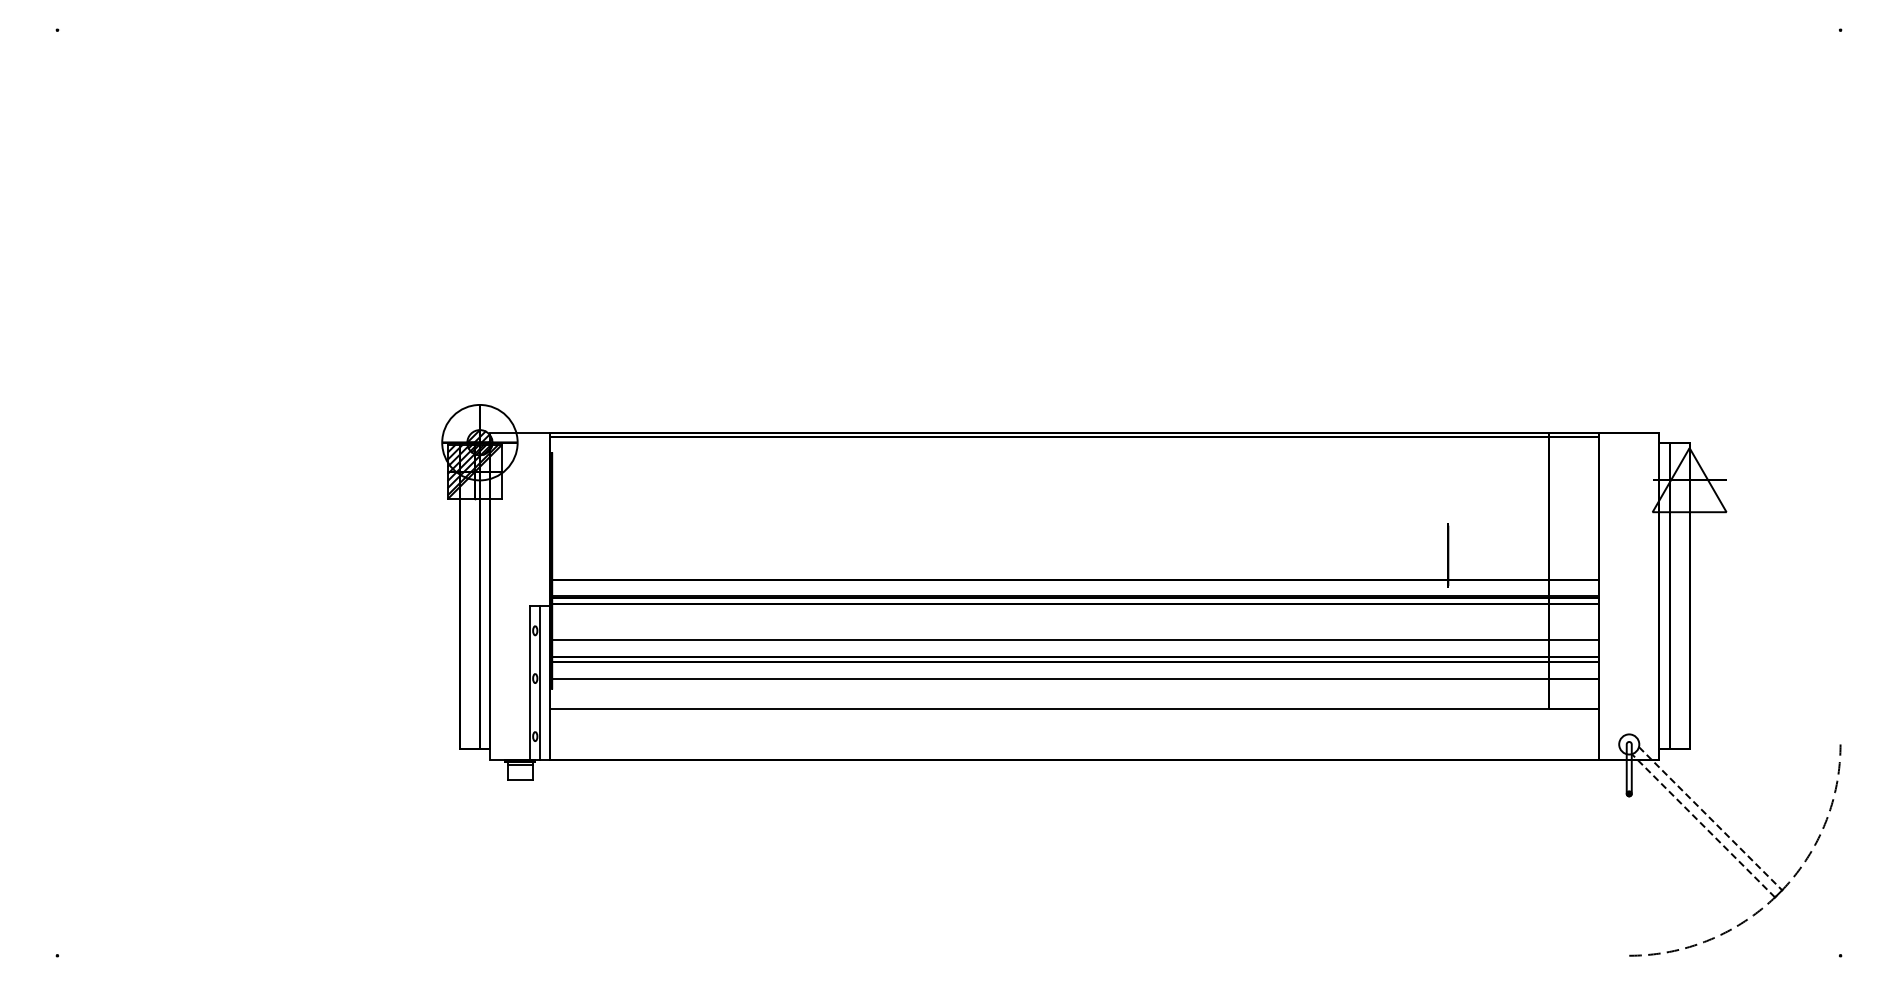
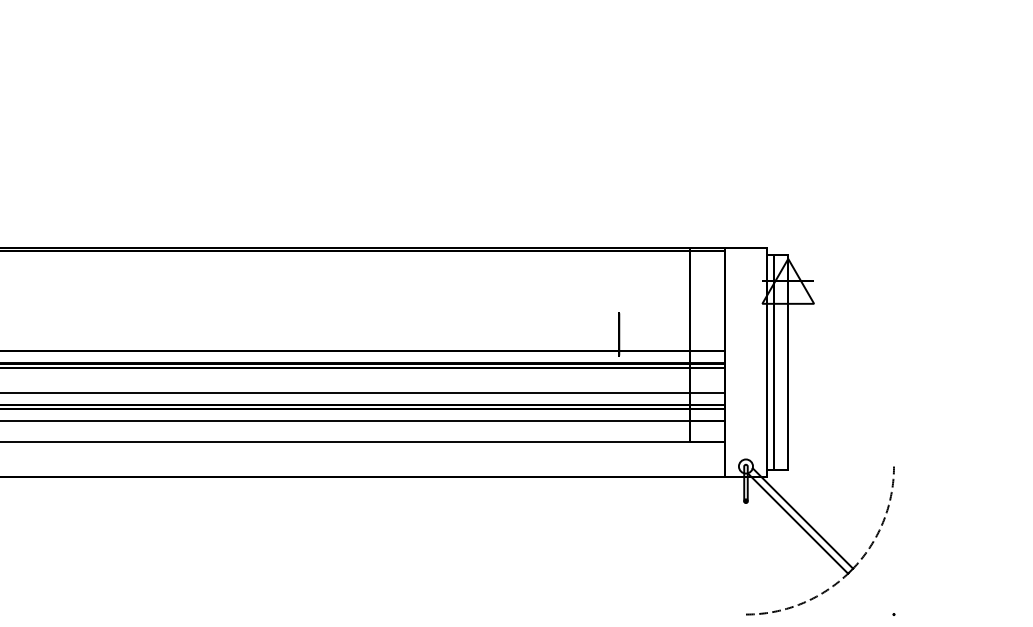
line: (1710, 819) -> (802, 519), dashed -> solid
line: (1703, 825) -> (797, 523), dashed -> solid

